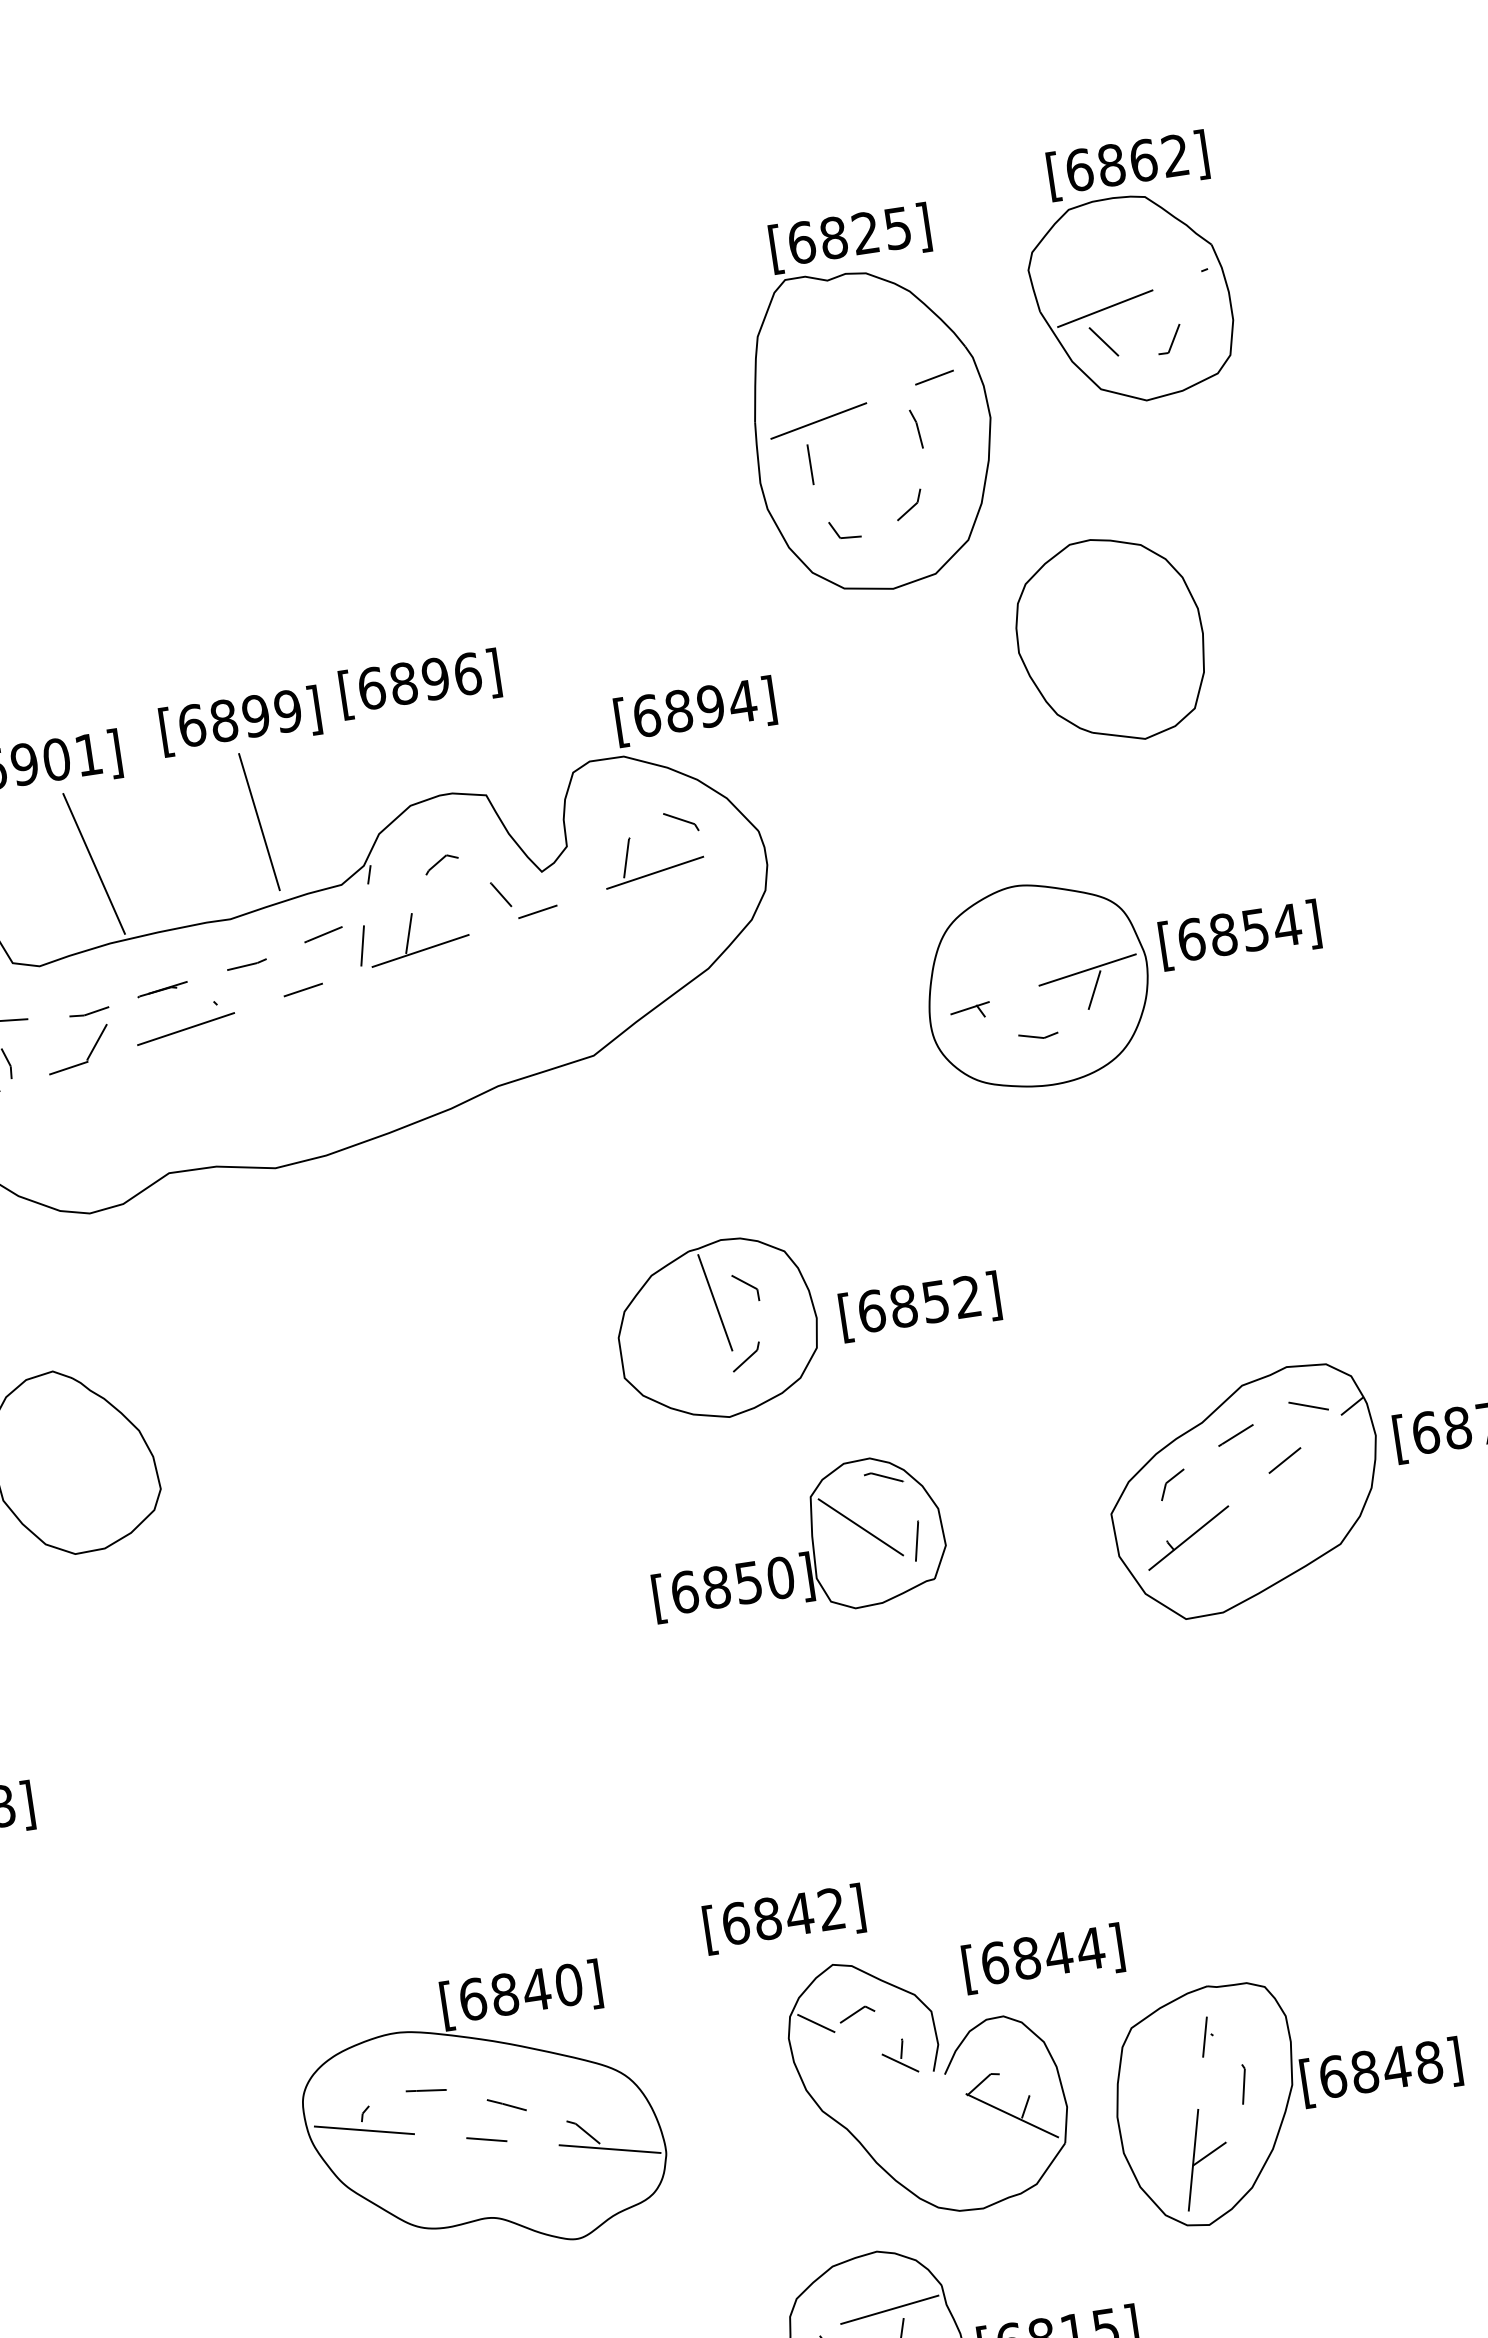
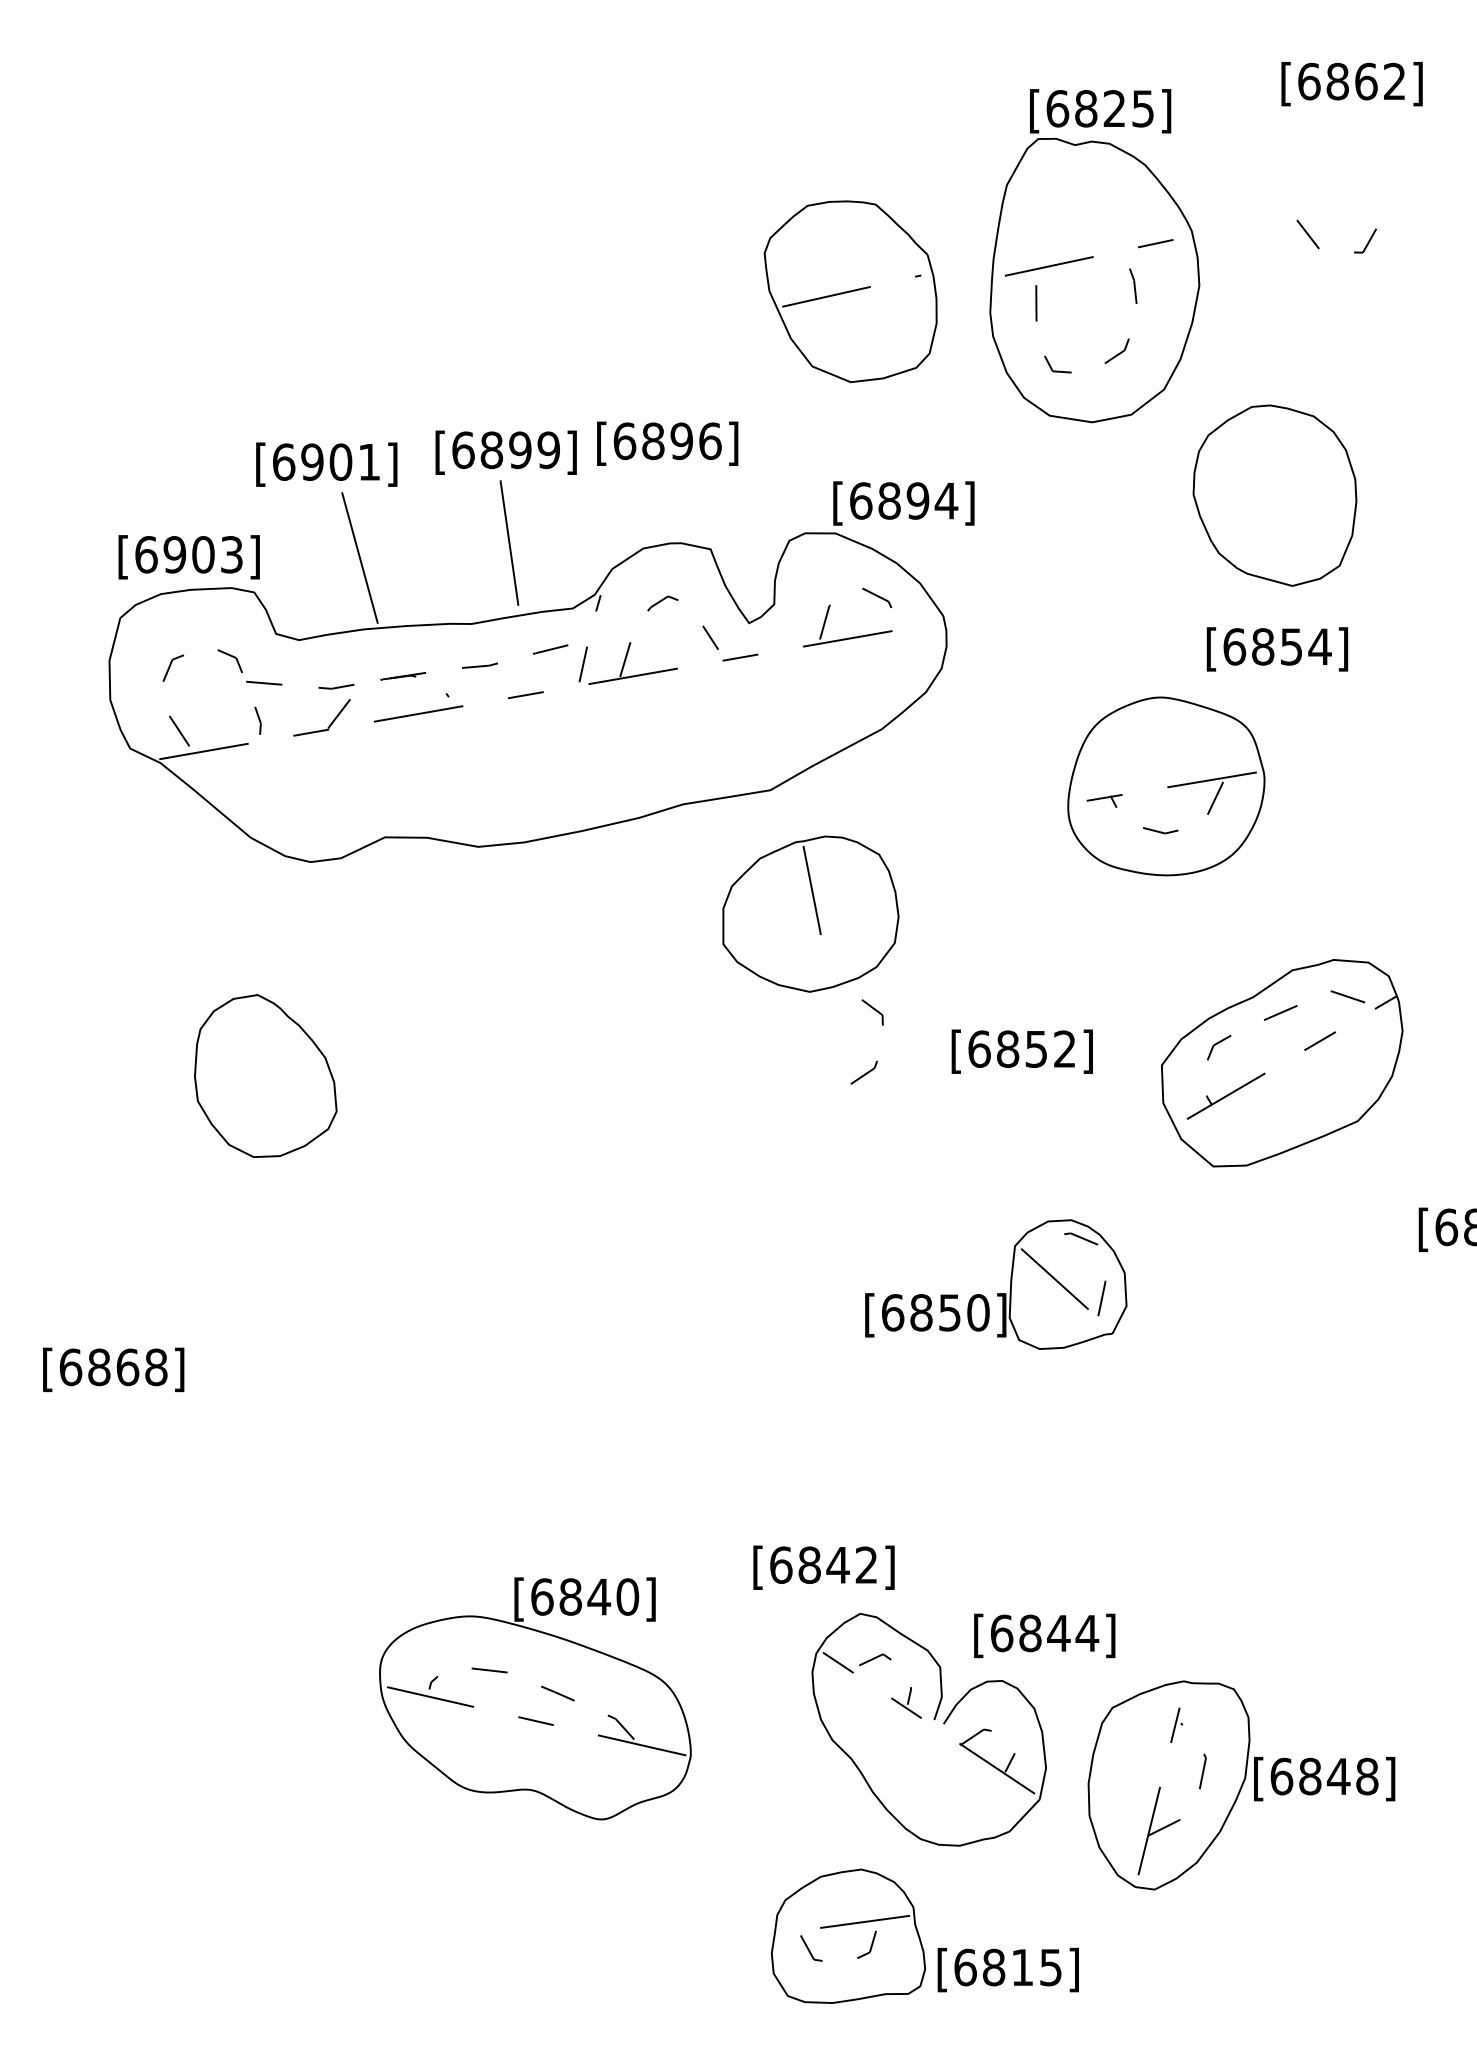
part: (1131, 298) -> (850, 291), moved
text: (1240, 935) -> (1277, 649), moved
part: (717, 1328) -> (810, 913), moved
part: (1246, 1491) -> (1282, 1063), moved
part: (798, 1553) -> (997, 1293), moved

